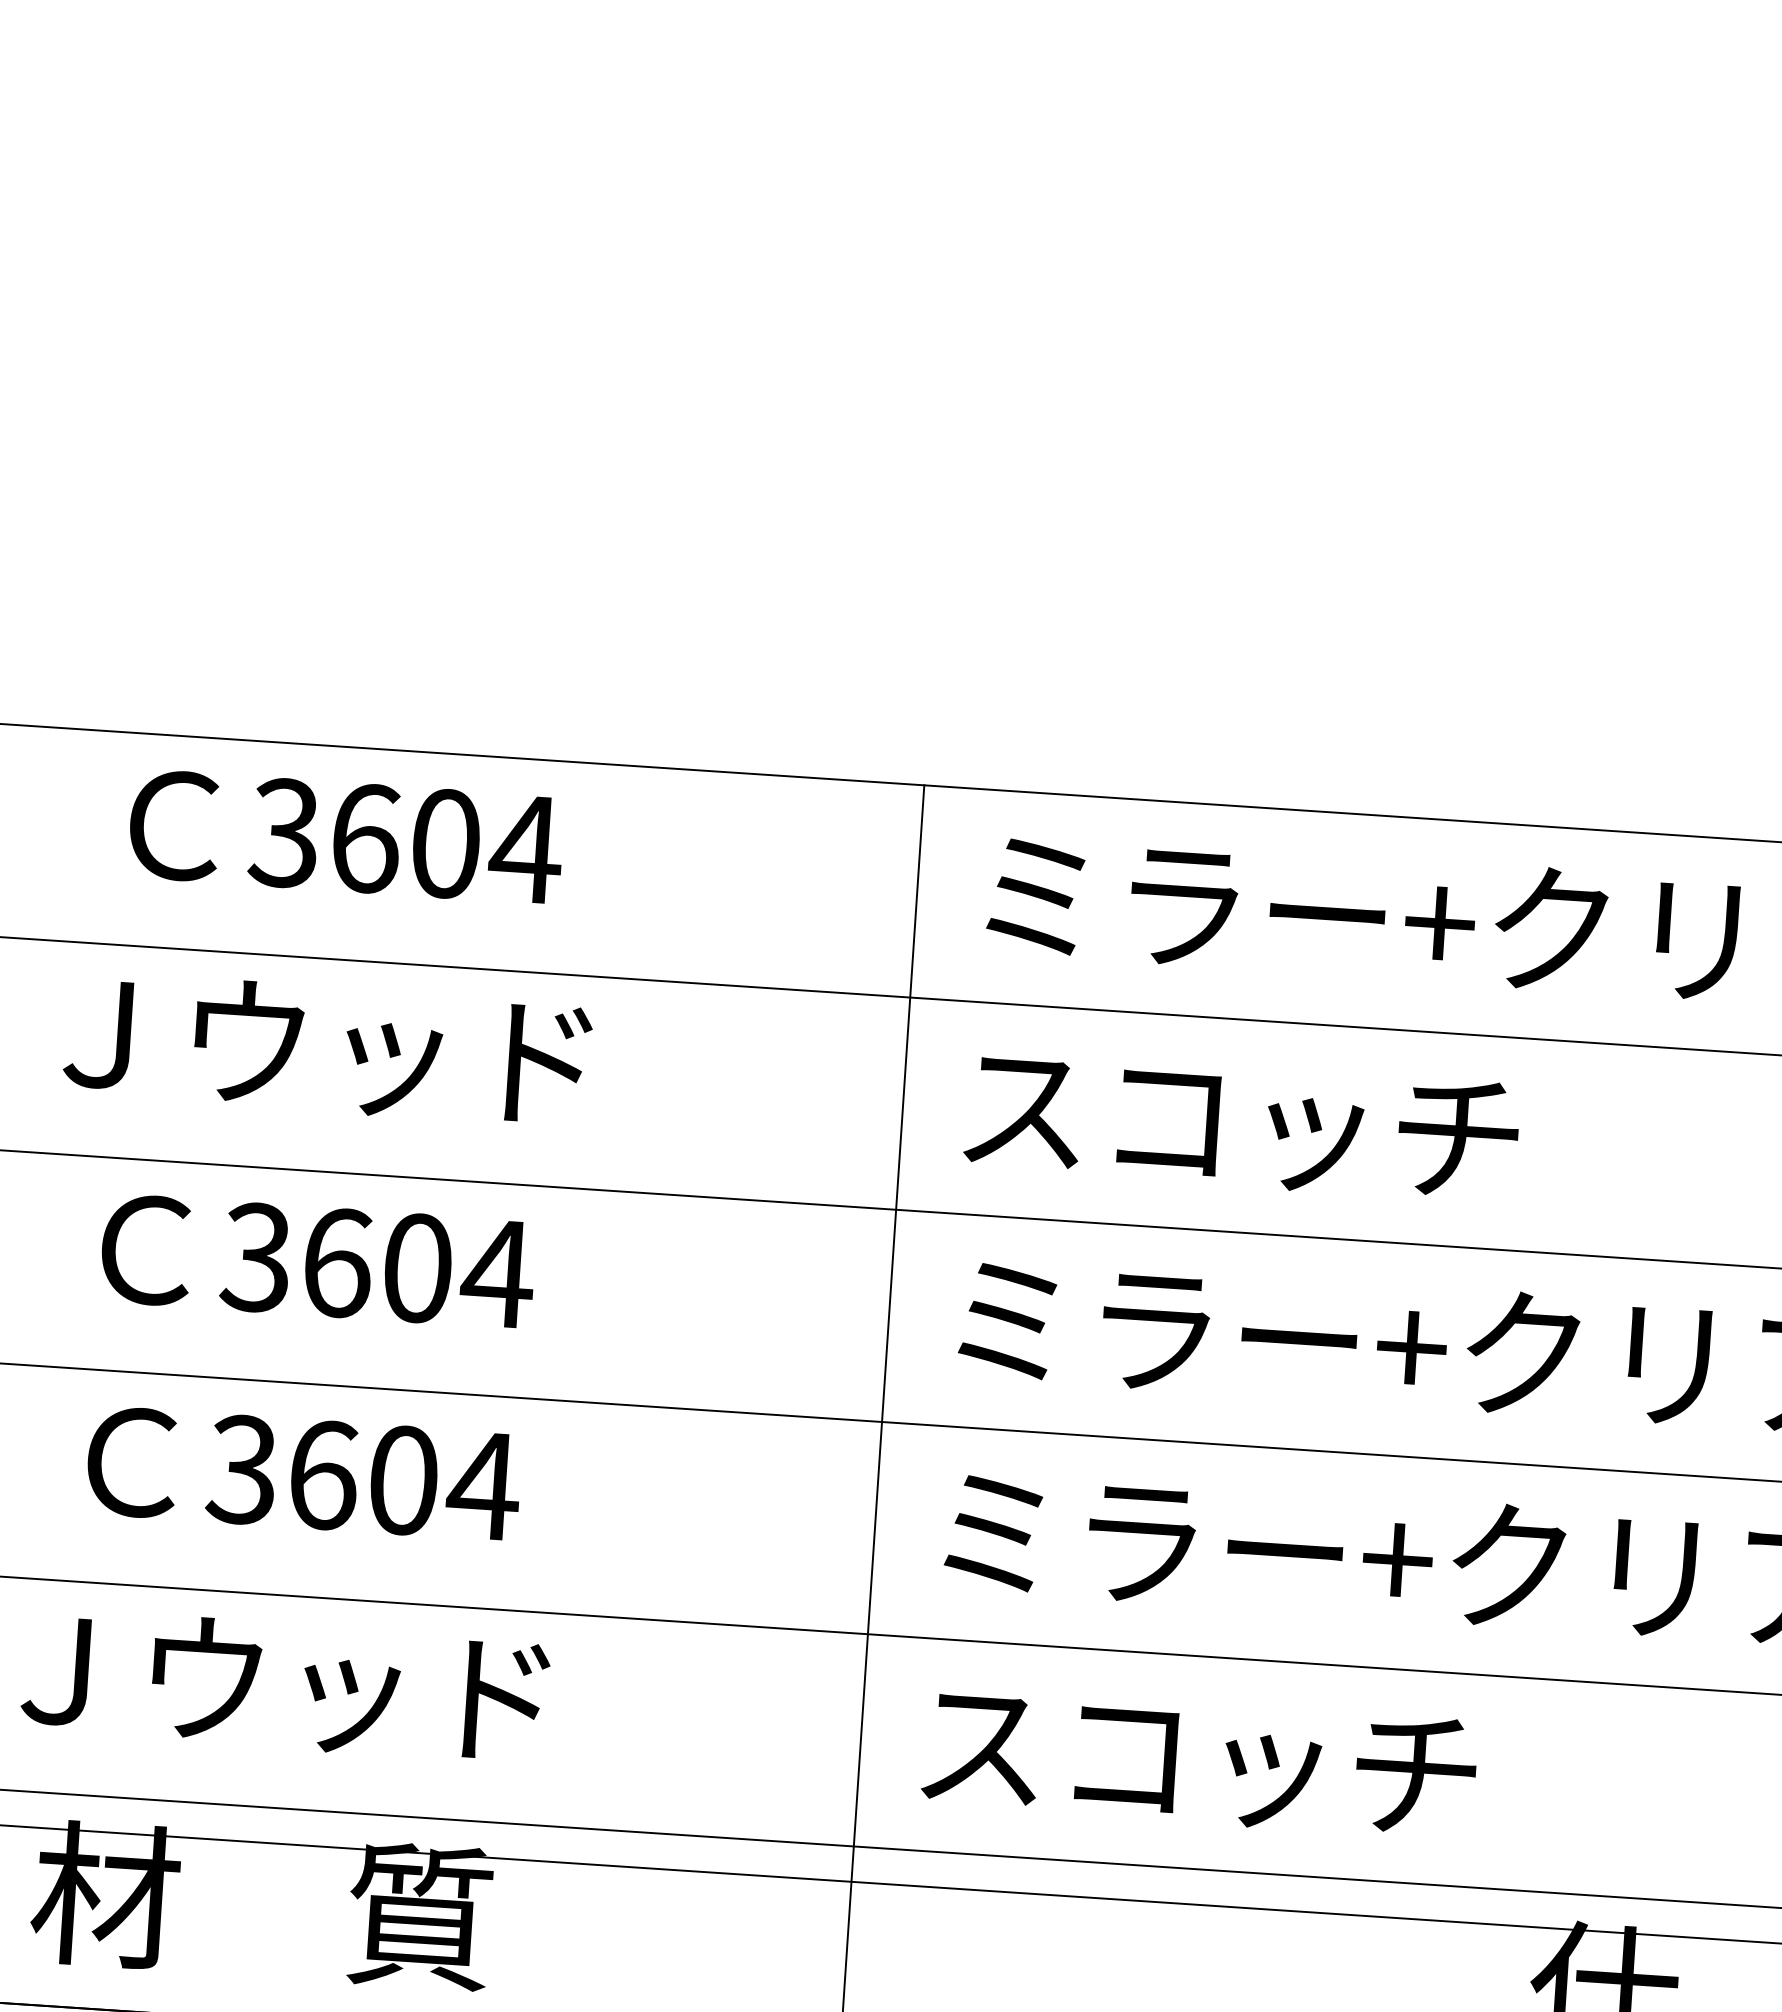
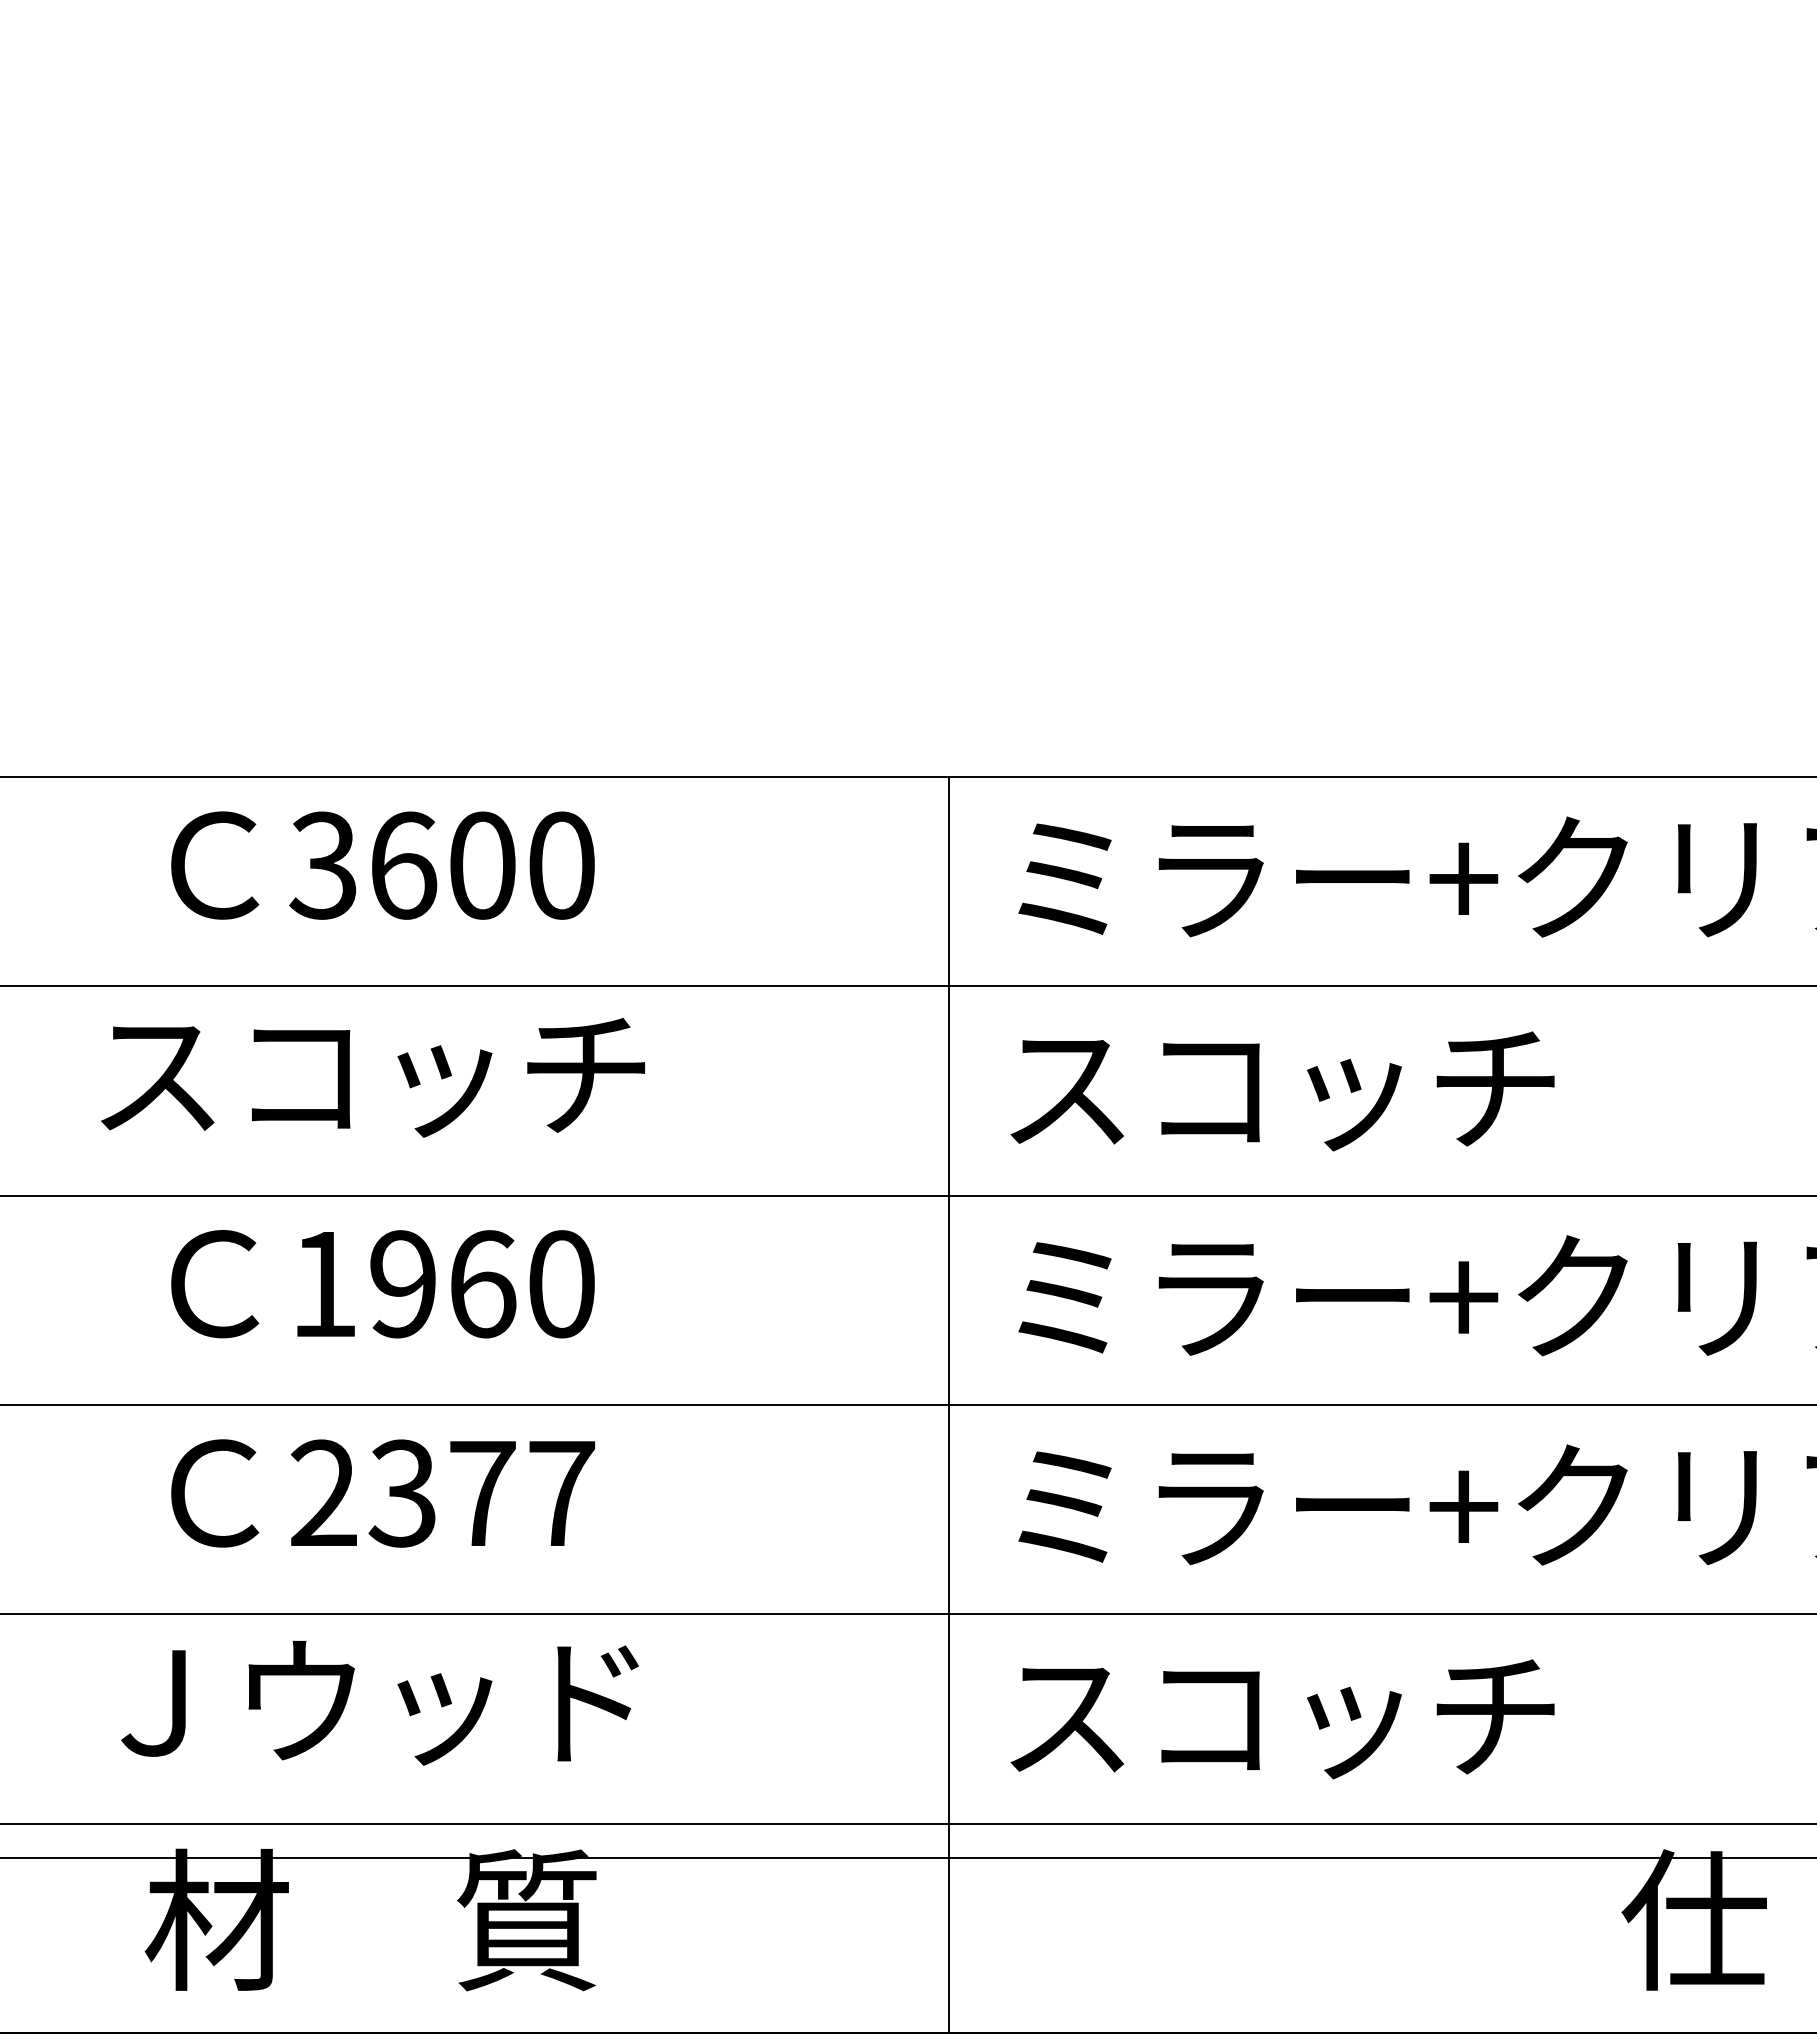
text: (525, 849) -> (561, 865), 3604 -> 3600
text: (321, 1047) -> (373, 1073), Ｊウッド -> スコッチ
text: (378, 1265) -> (443, 1284), 3604 -> 1960
text: (364, 1477) -> (443, 1493), 3604 -> 2377

